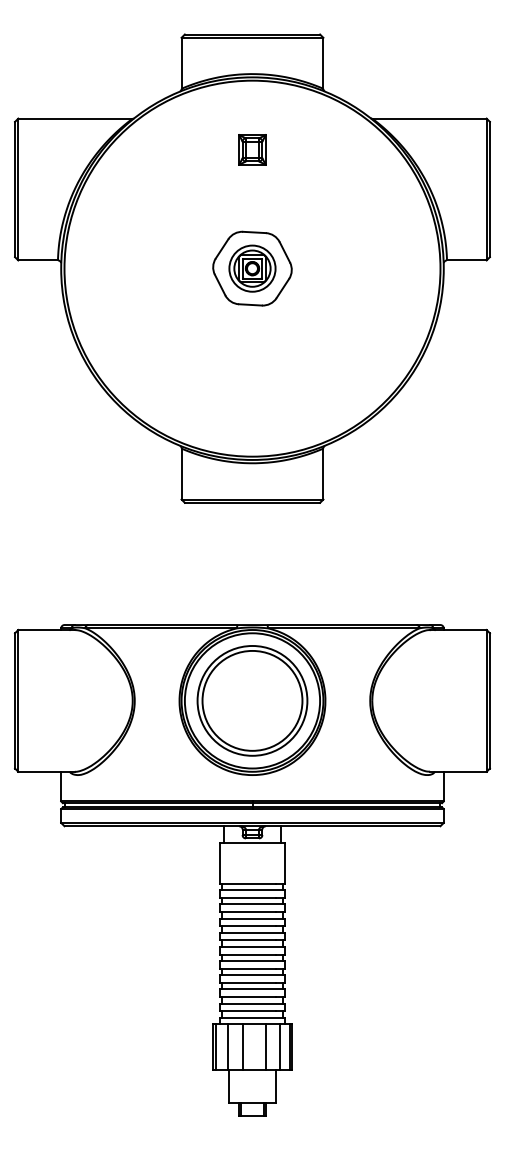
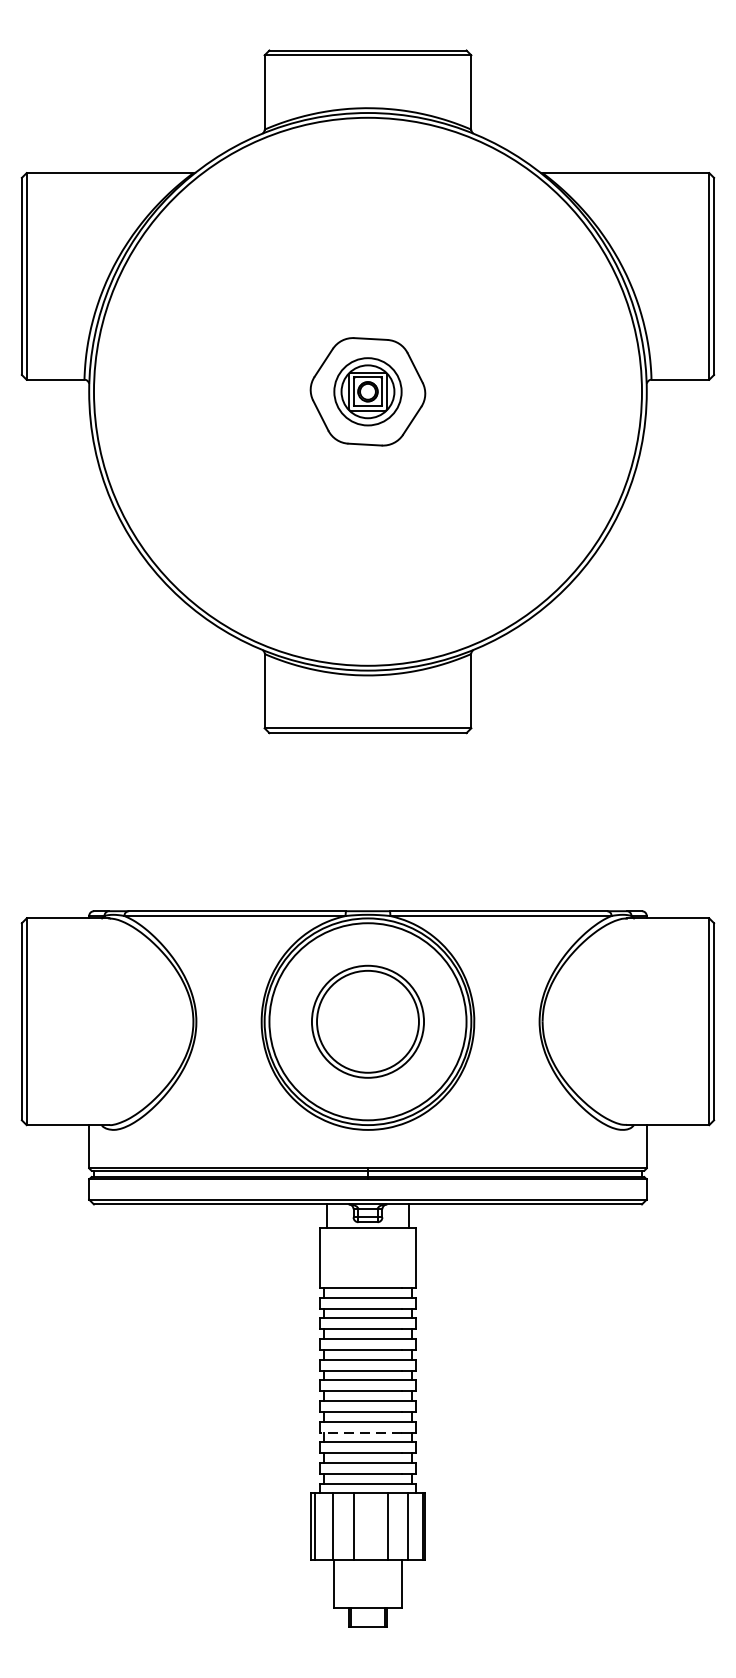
part: (252, 149) -> (368, 218), removed
part: (252, 700) -> (368, 1021), size x0.7
line: (247, 982) -> (360, 1432), solid -> dashed

